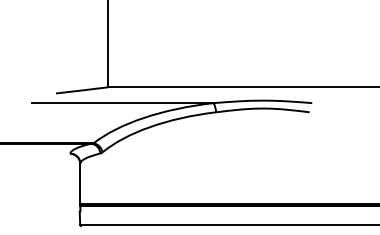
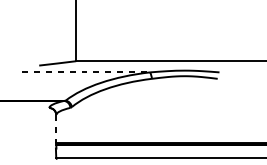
line: (122, 103) -> (86, 72), solid -> dashed
line: (80, 183) -> (56, 128), solid -> dashed

